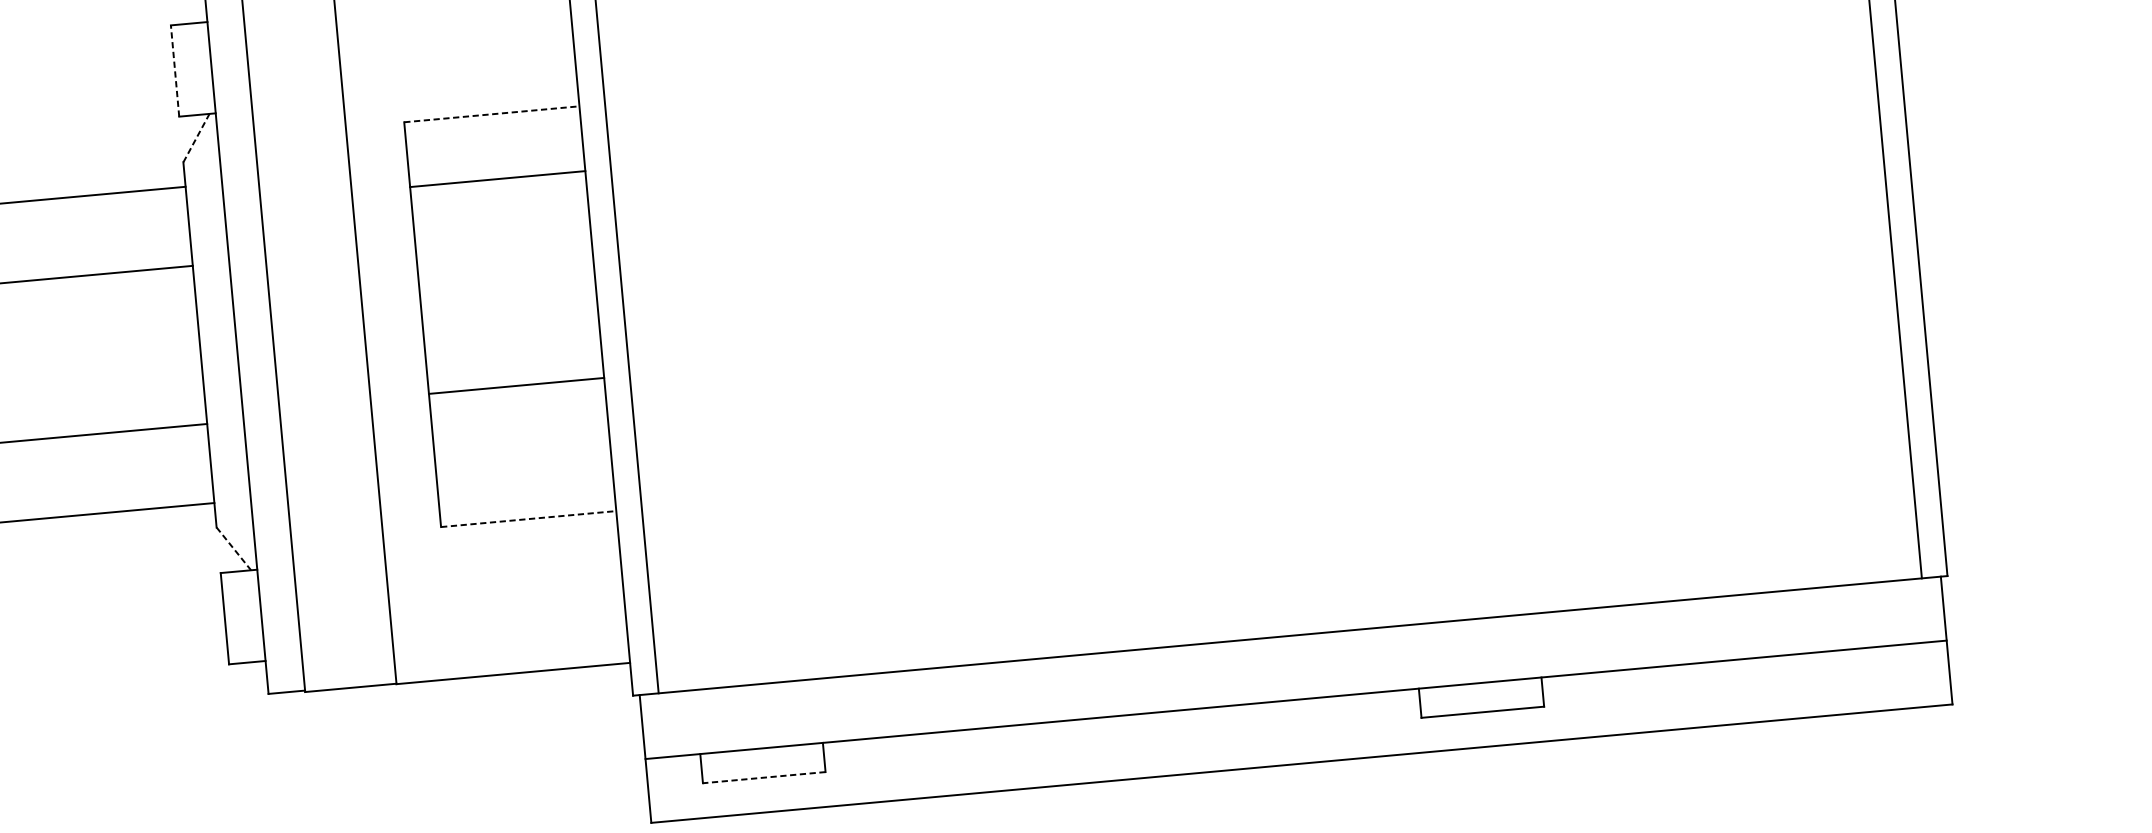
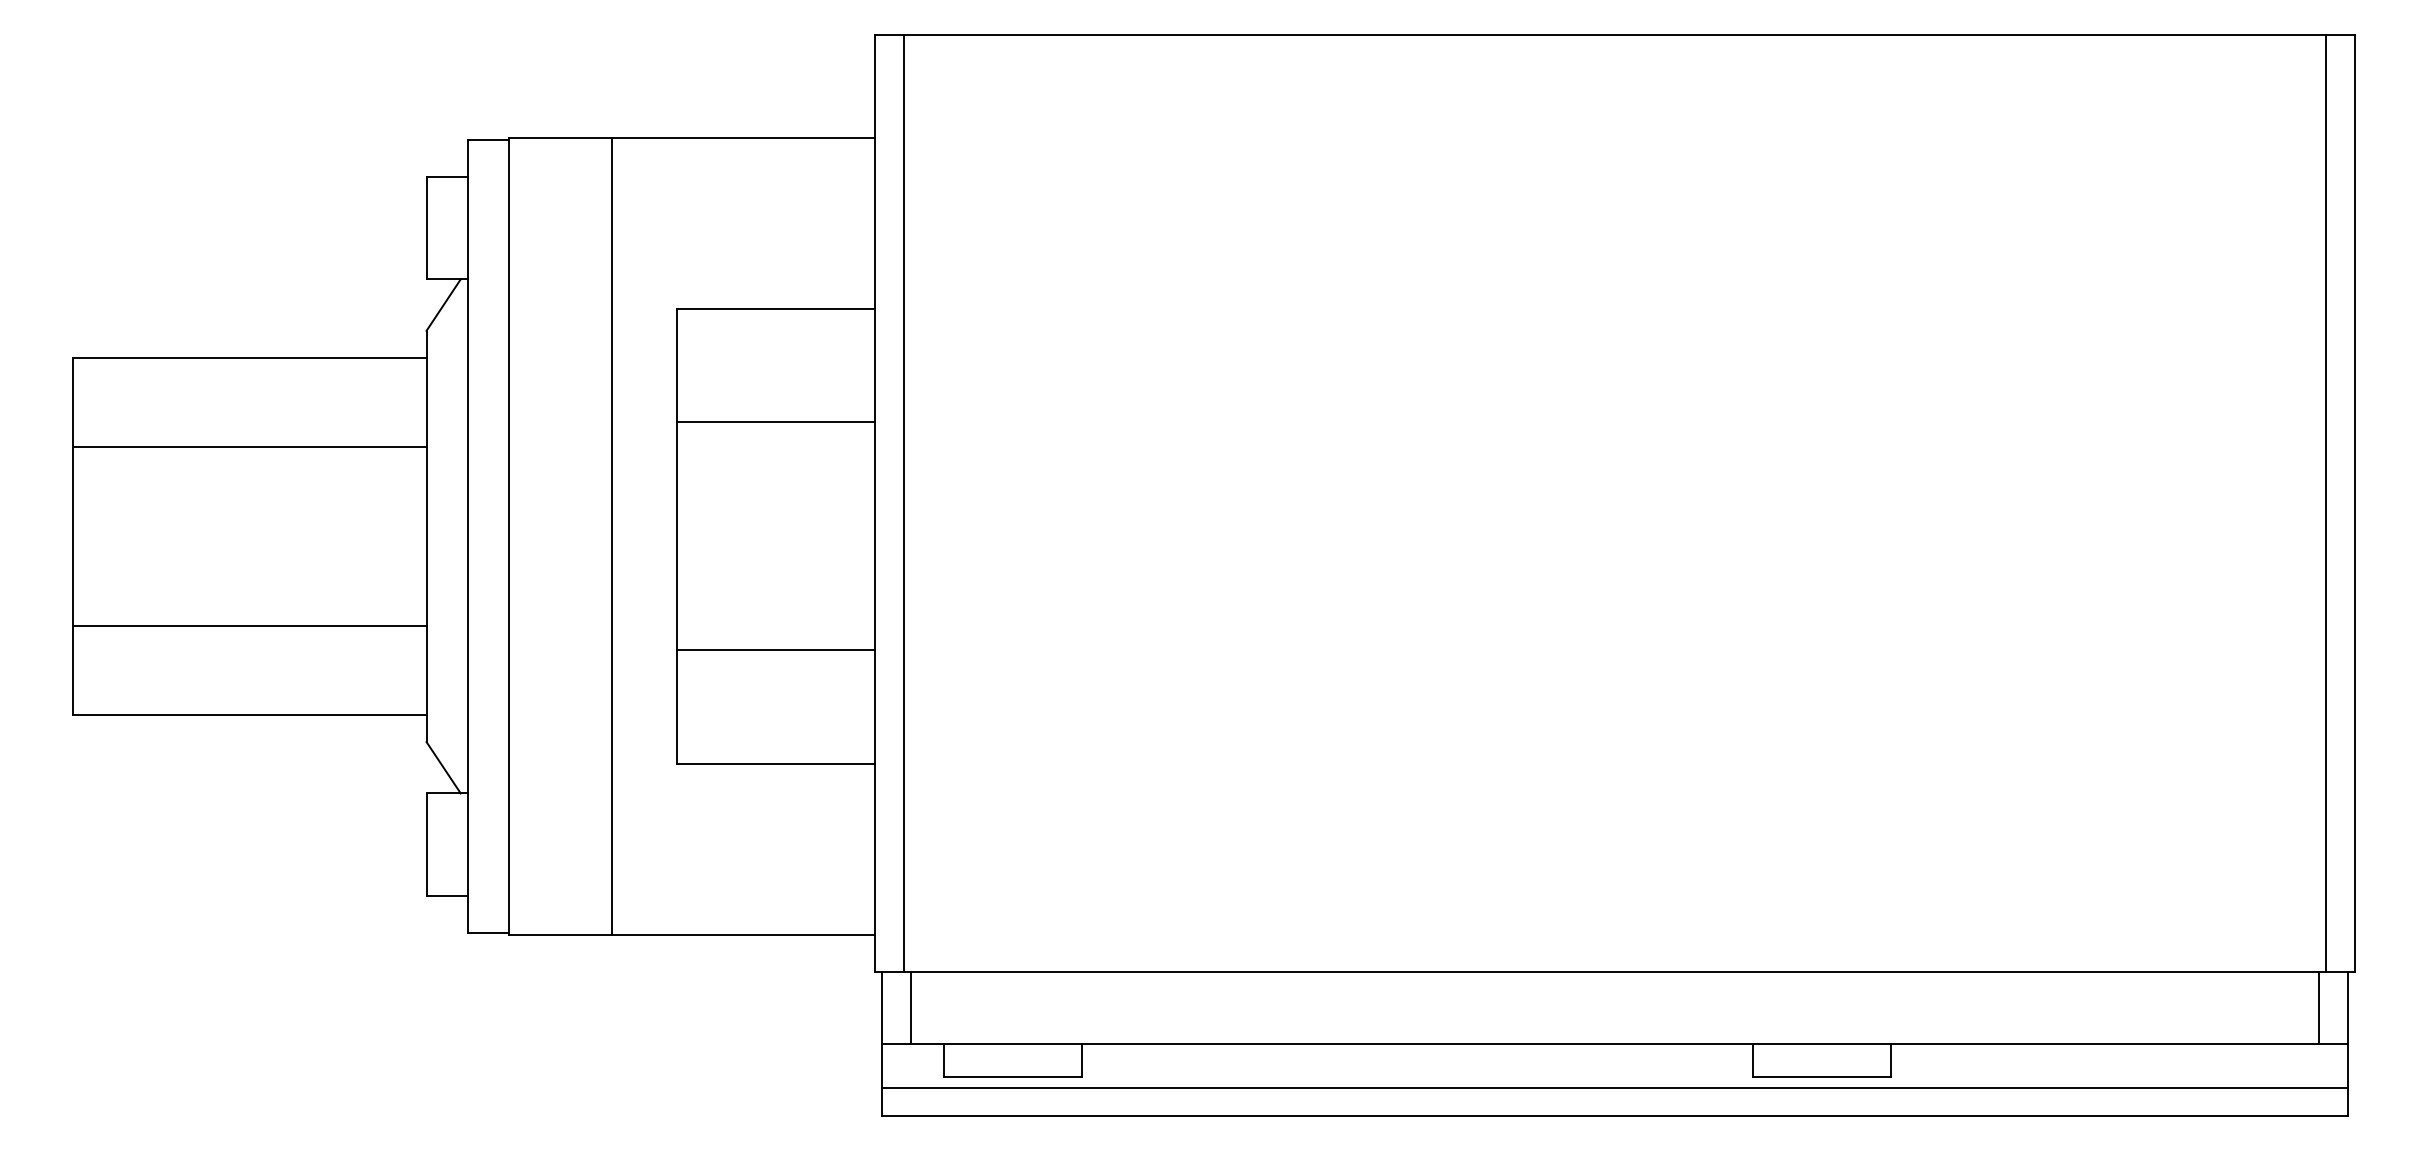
line: (174, 70) -> (426, 227), dashed -> solid
line: (492, 114) -> (776, 308), dashed -> solid
line: (196, 138) -> (443, 305), dashed -> solid
line: (497, 179) -> (775, 422), moved
line: (516, 386) -> (775, 650), moved
line: (529, 519) -> (776, 764), dashed -> solid
line: (233, 548) -> (443, 767), dashed -> solid
line: (1918, 611) -> (2319, 1008), added
line: (667, 724) -> (910, 1008), added
line: (1299, 738) -> (1614, 1087), added
line: (763, 777) -> (1012, 1077), dashed -> solid

